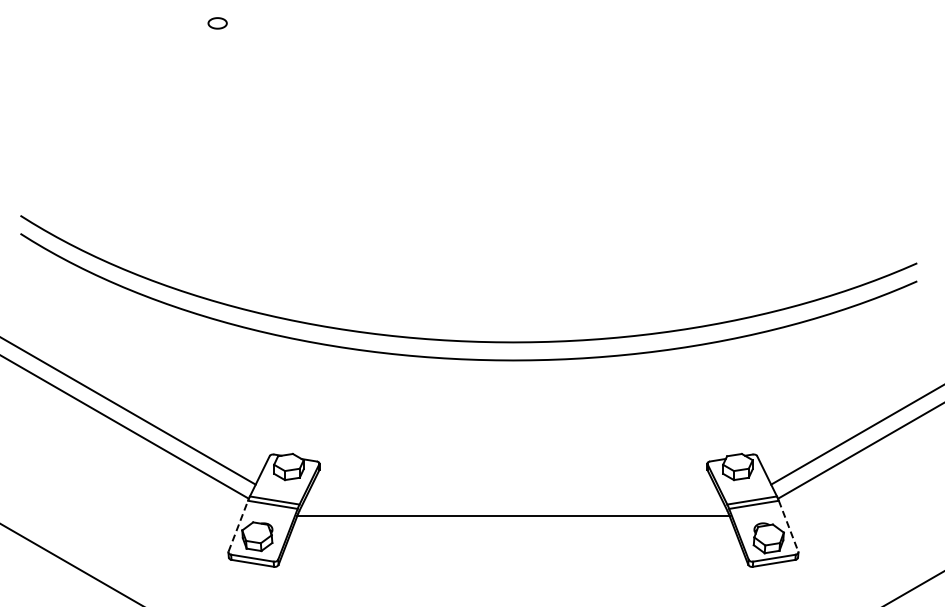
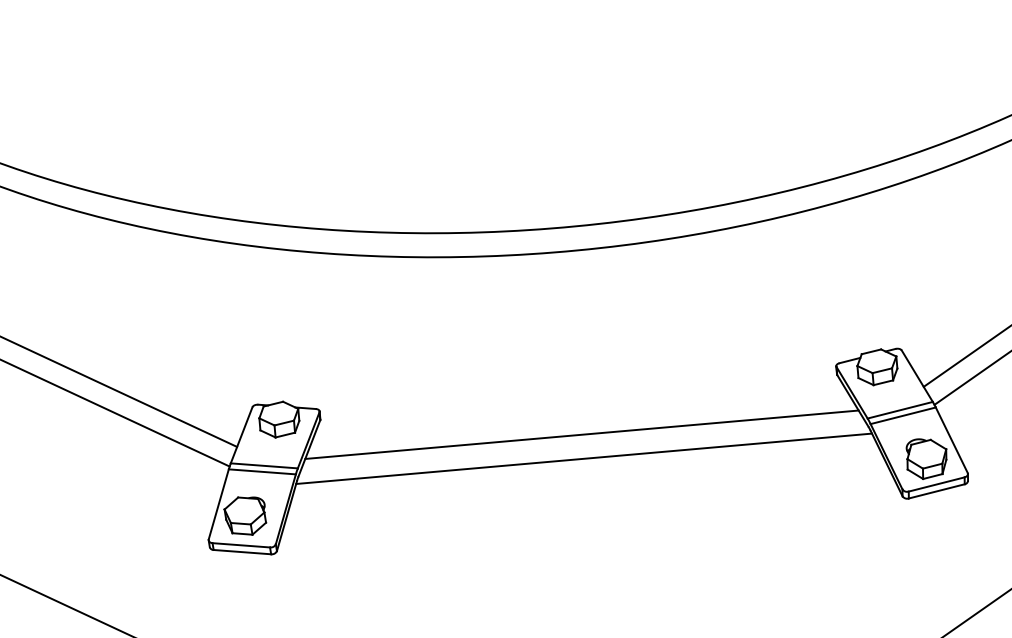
line: (513, 498) -> (582, 435), added
line: (238, 525) -> (218, 503), dashed -> solid
line: (788, 526) -> (951, 440), dashed -> solid

